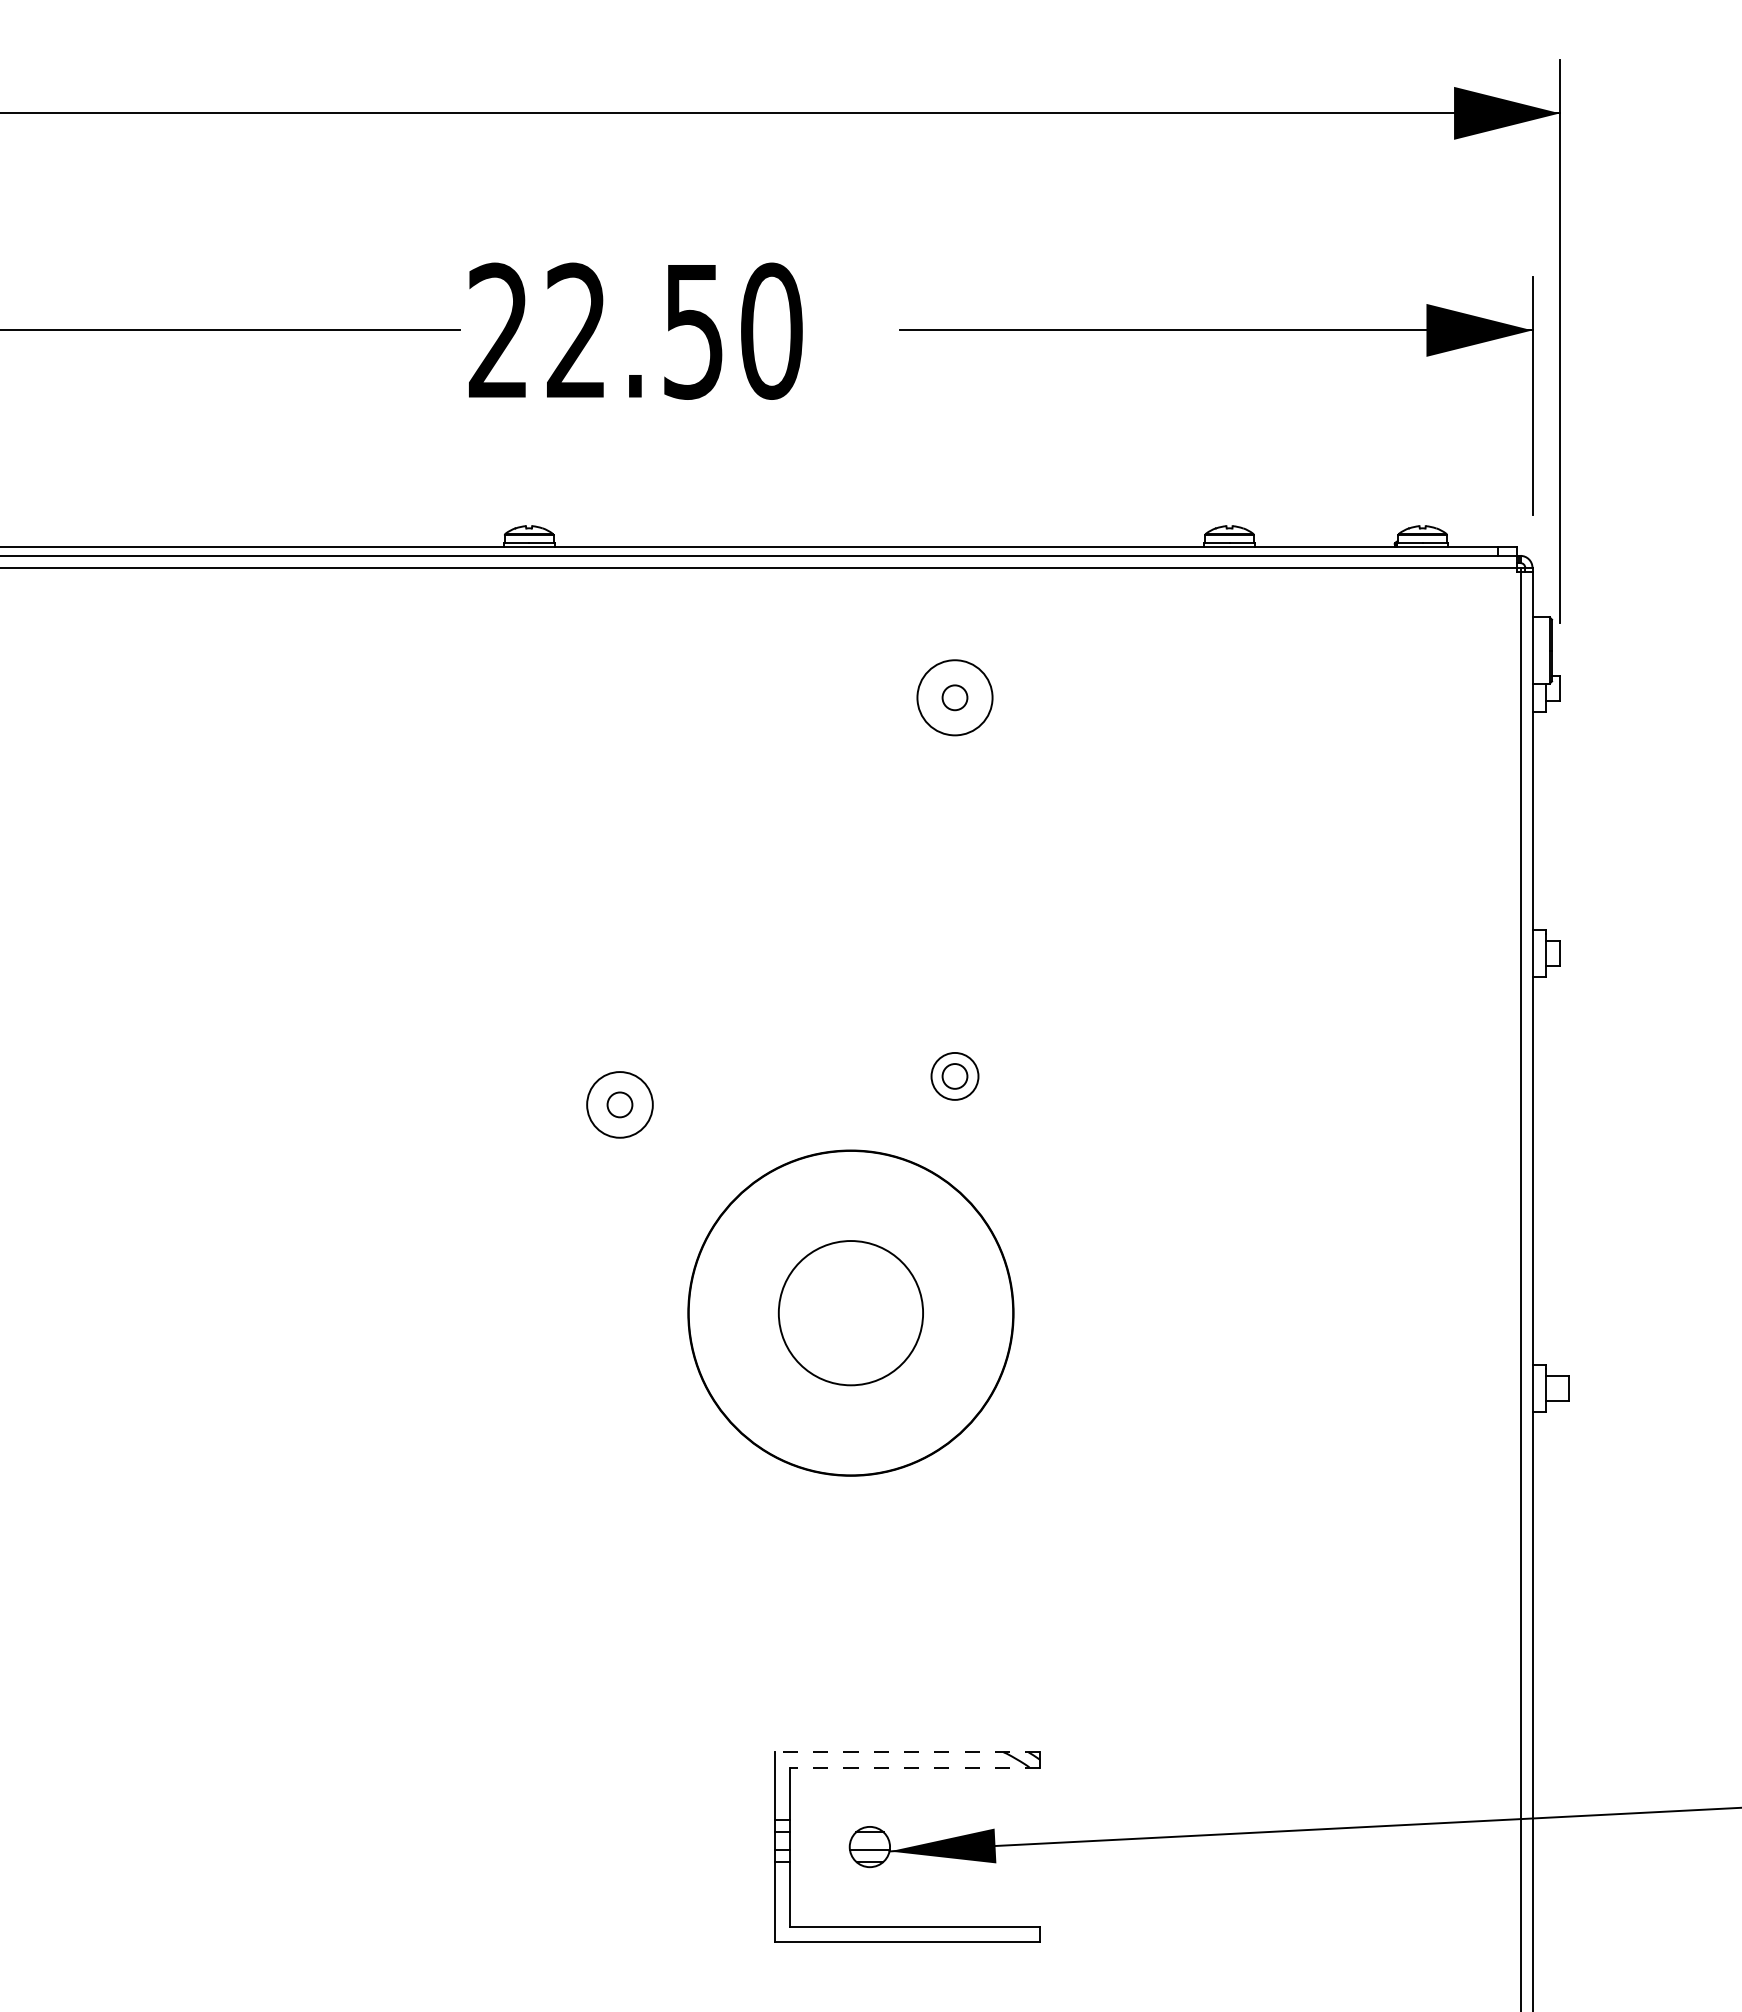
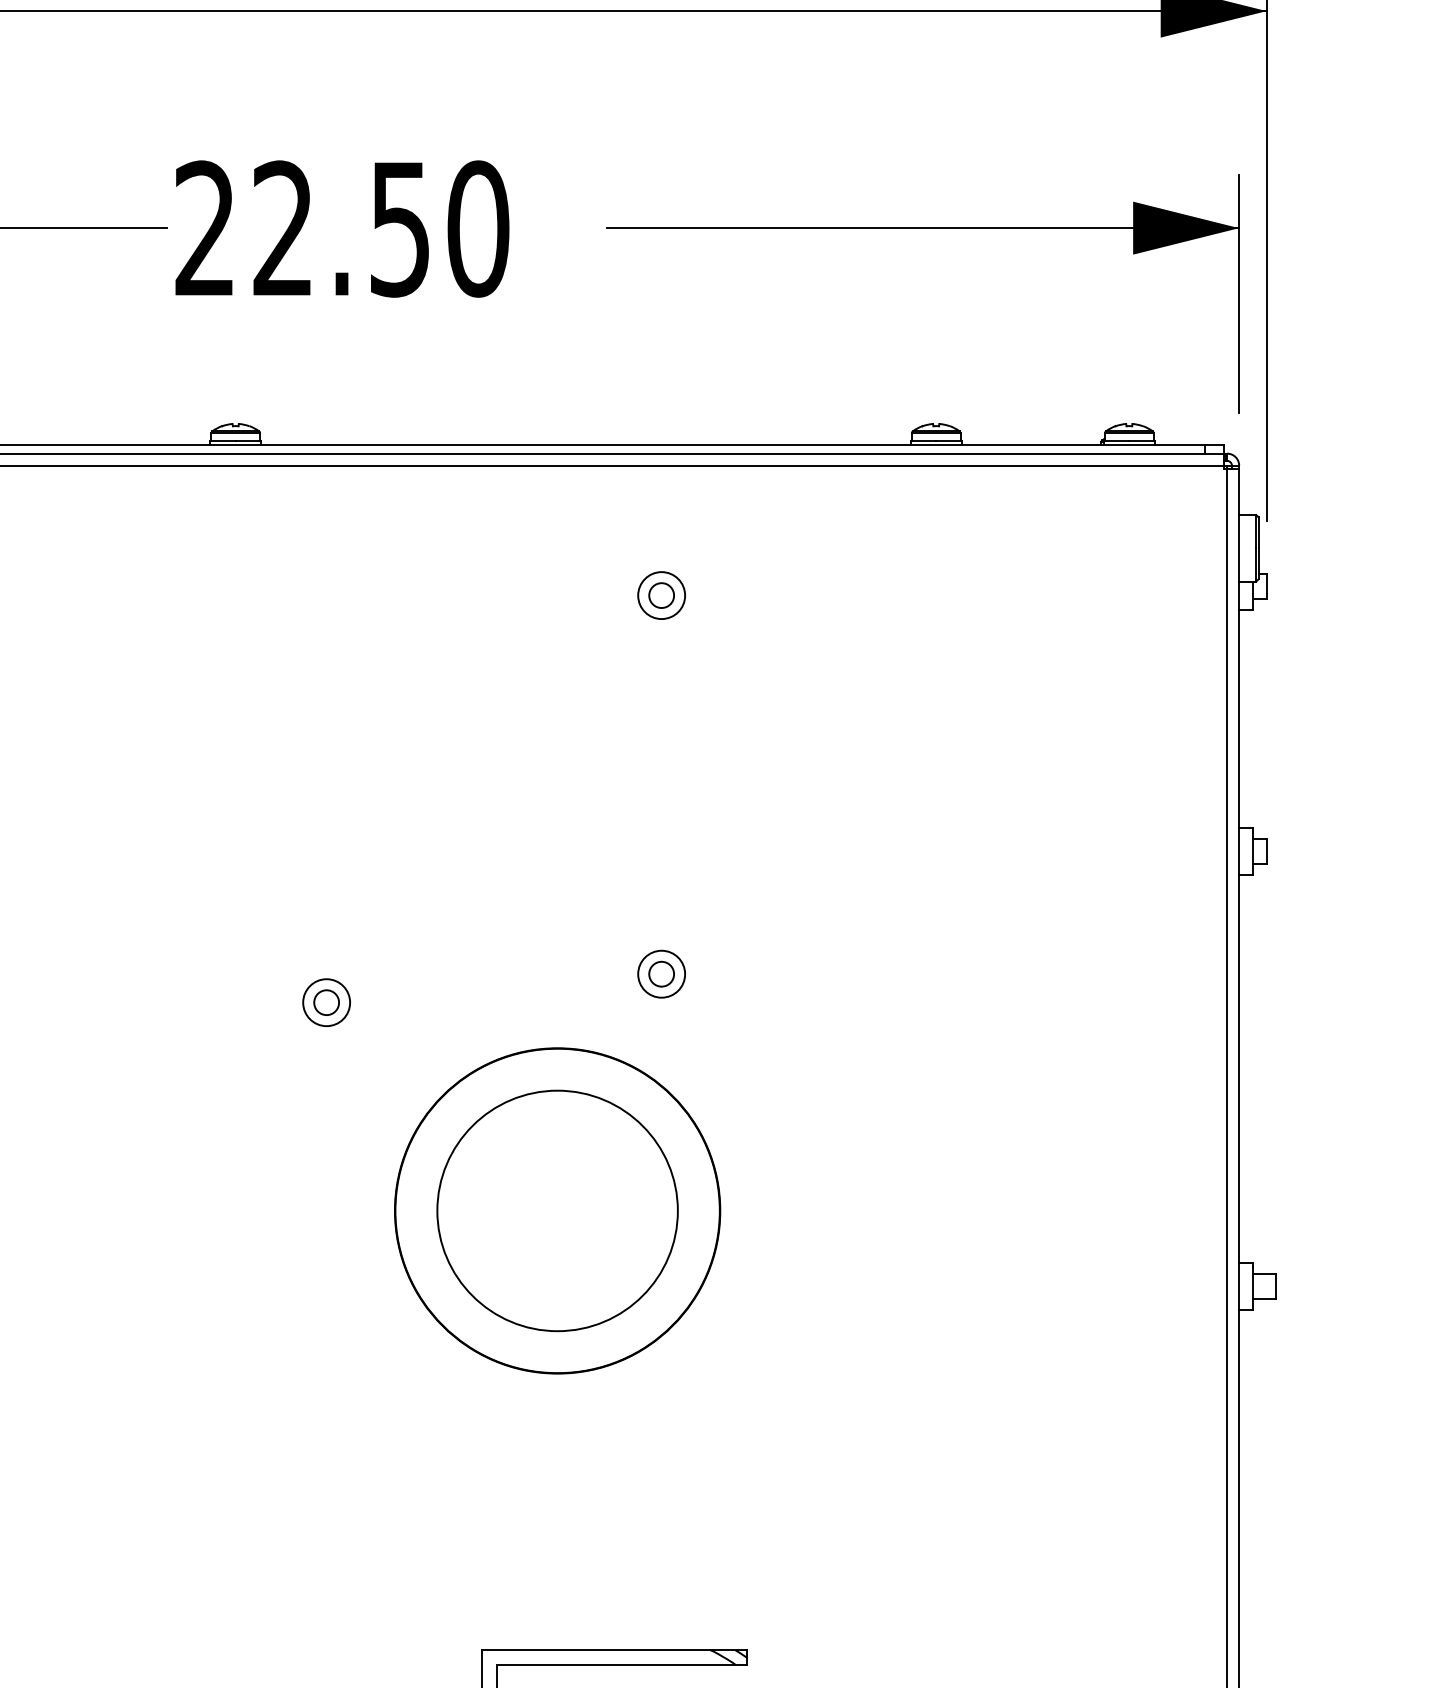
circle: (954, 697) -> (661, 595), size x0.62
circle: (619, 1104) -> (326, 1002), size x0.71
circle: (850, 1312) -> (557, 1210), size x1.67
line: (907, 1752) -> (614, 1650), dashed -> solid
line: (915, 1767) -> (622, 1665), dashed -> solid

